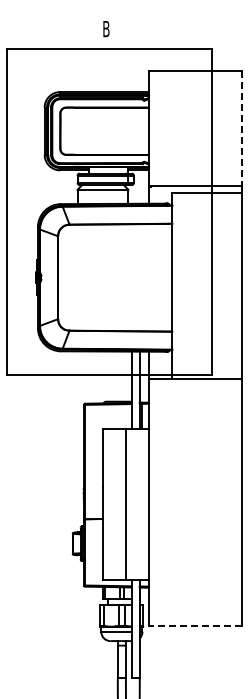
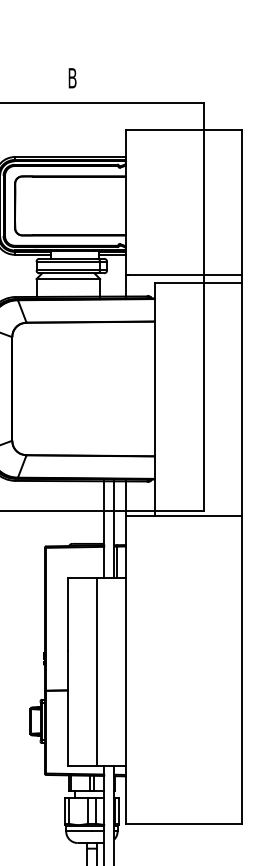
line: (241, 128) -> (241, 202), dashed -> solid
line: (194, 626) -> (182, 824), dashed -> solid

